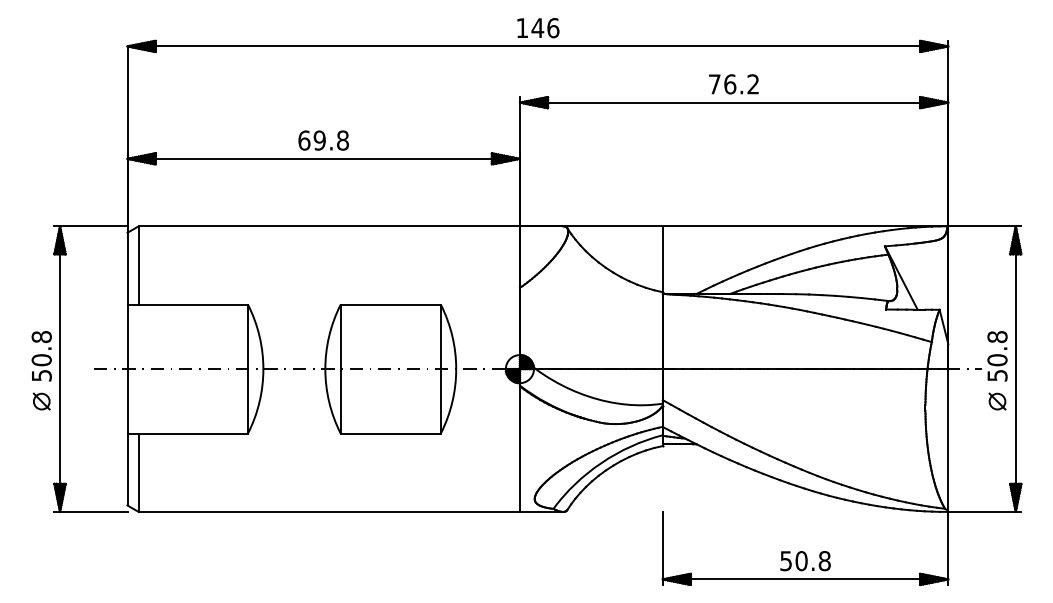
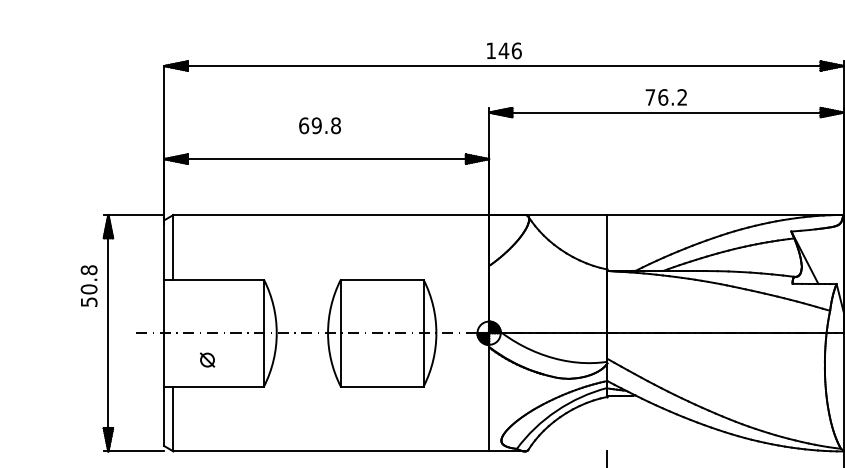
text: (323, 140) -> (319, 125), moved
text: (41, 356) -> (88, 286), moved
part: (41, 401) -> (207, 360), moved

